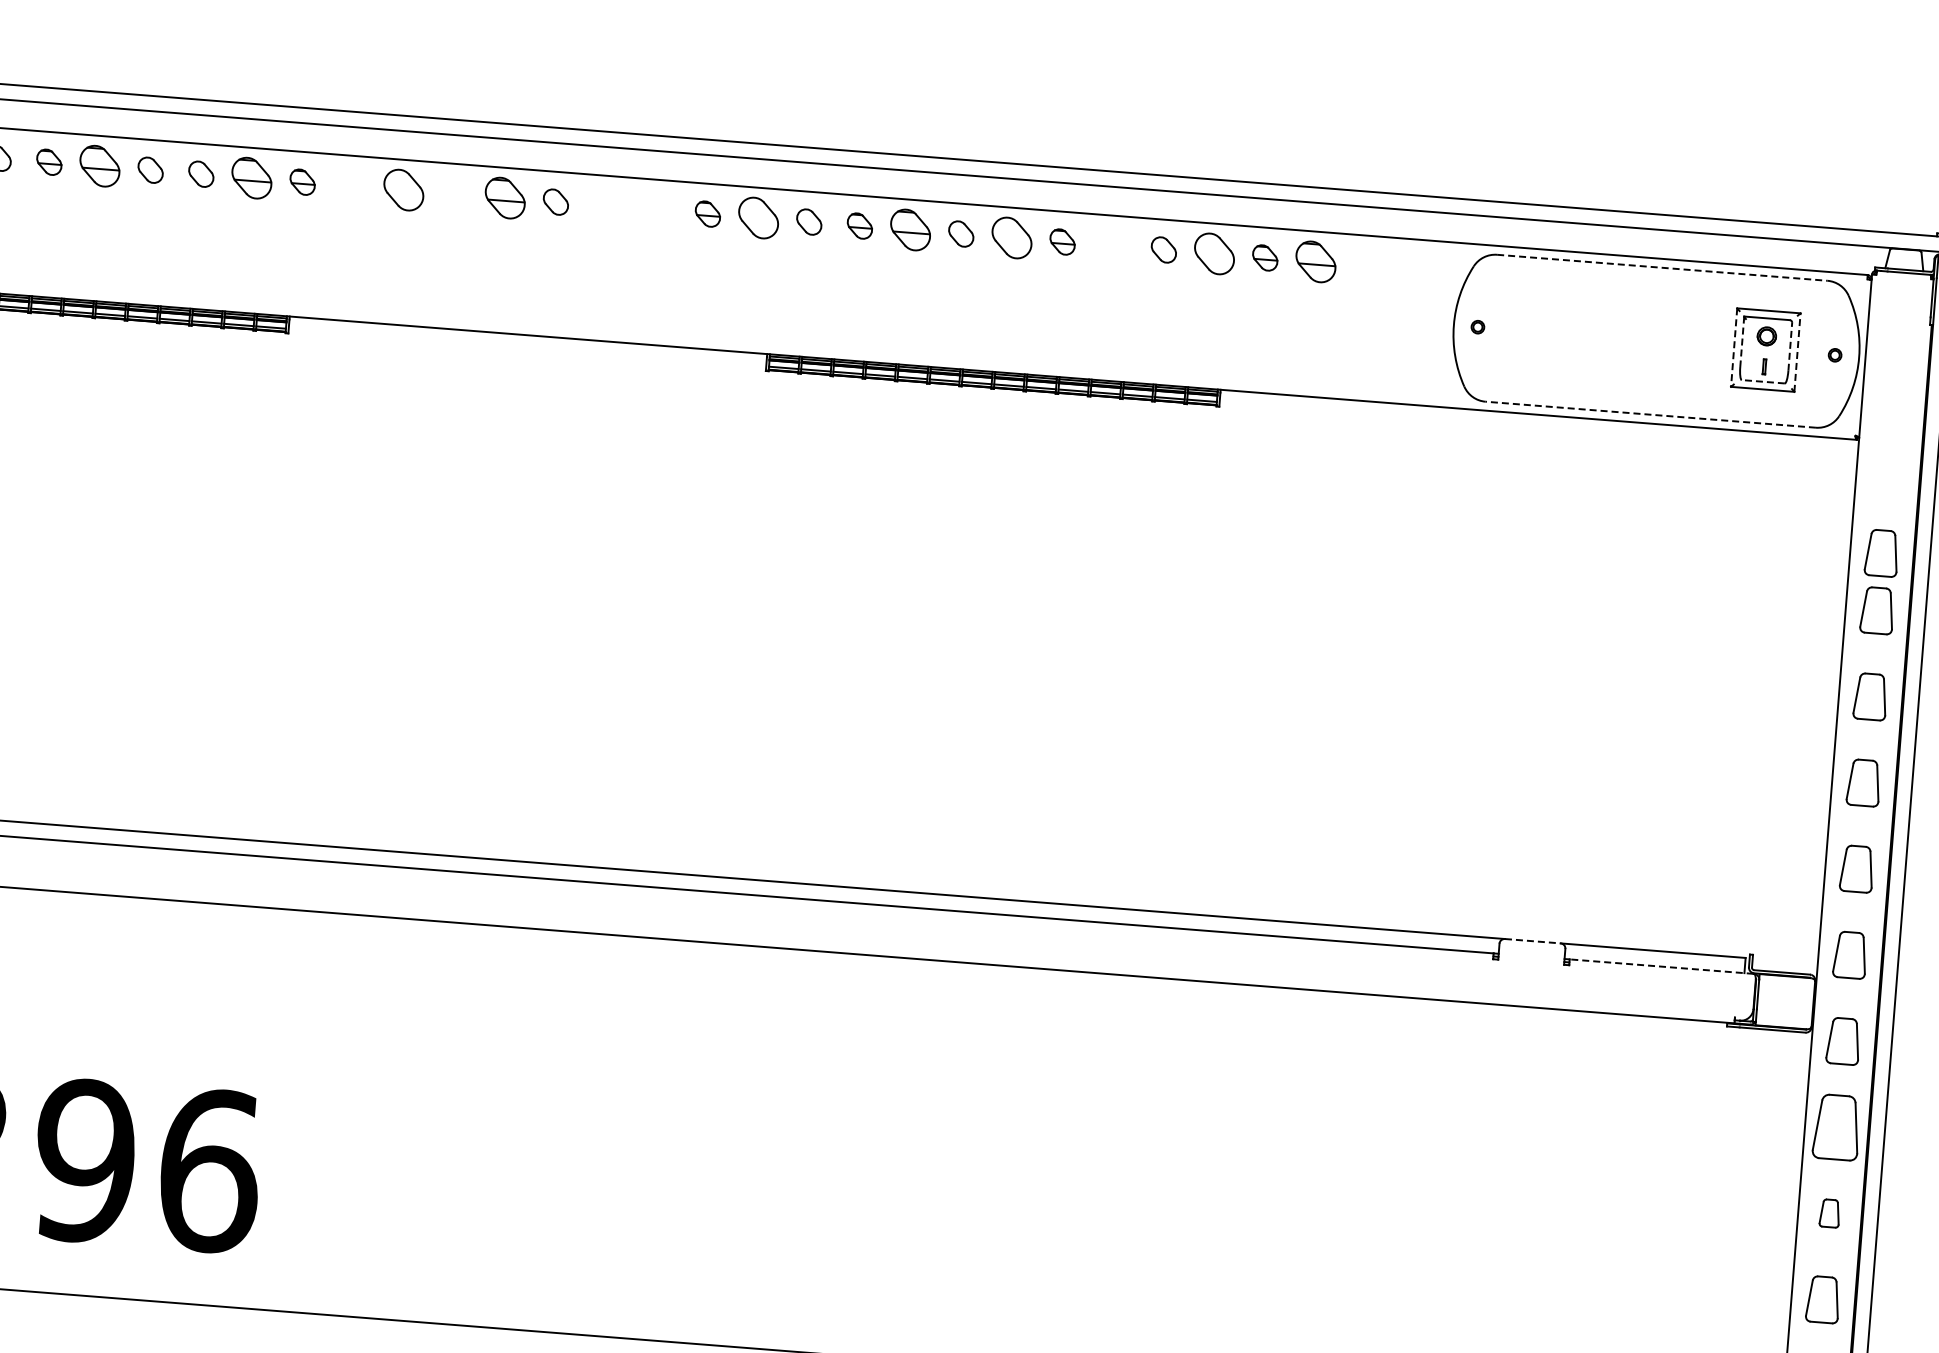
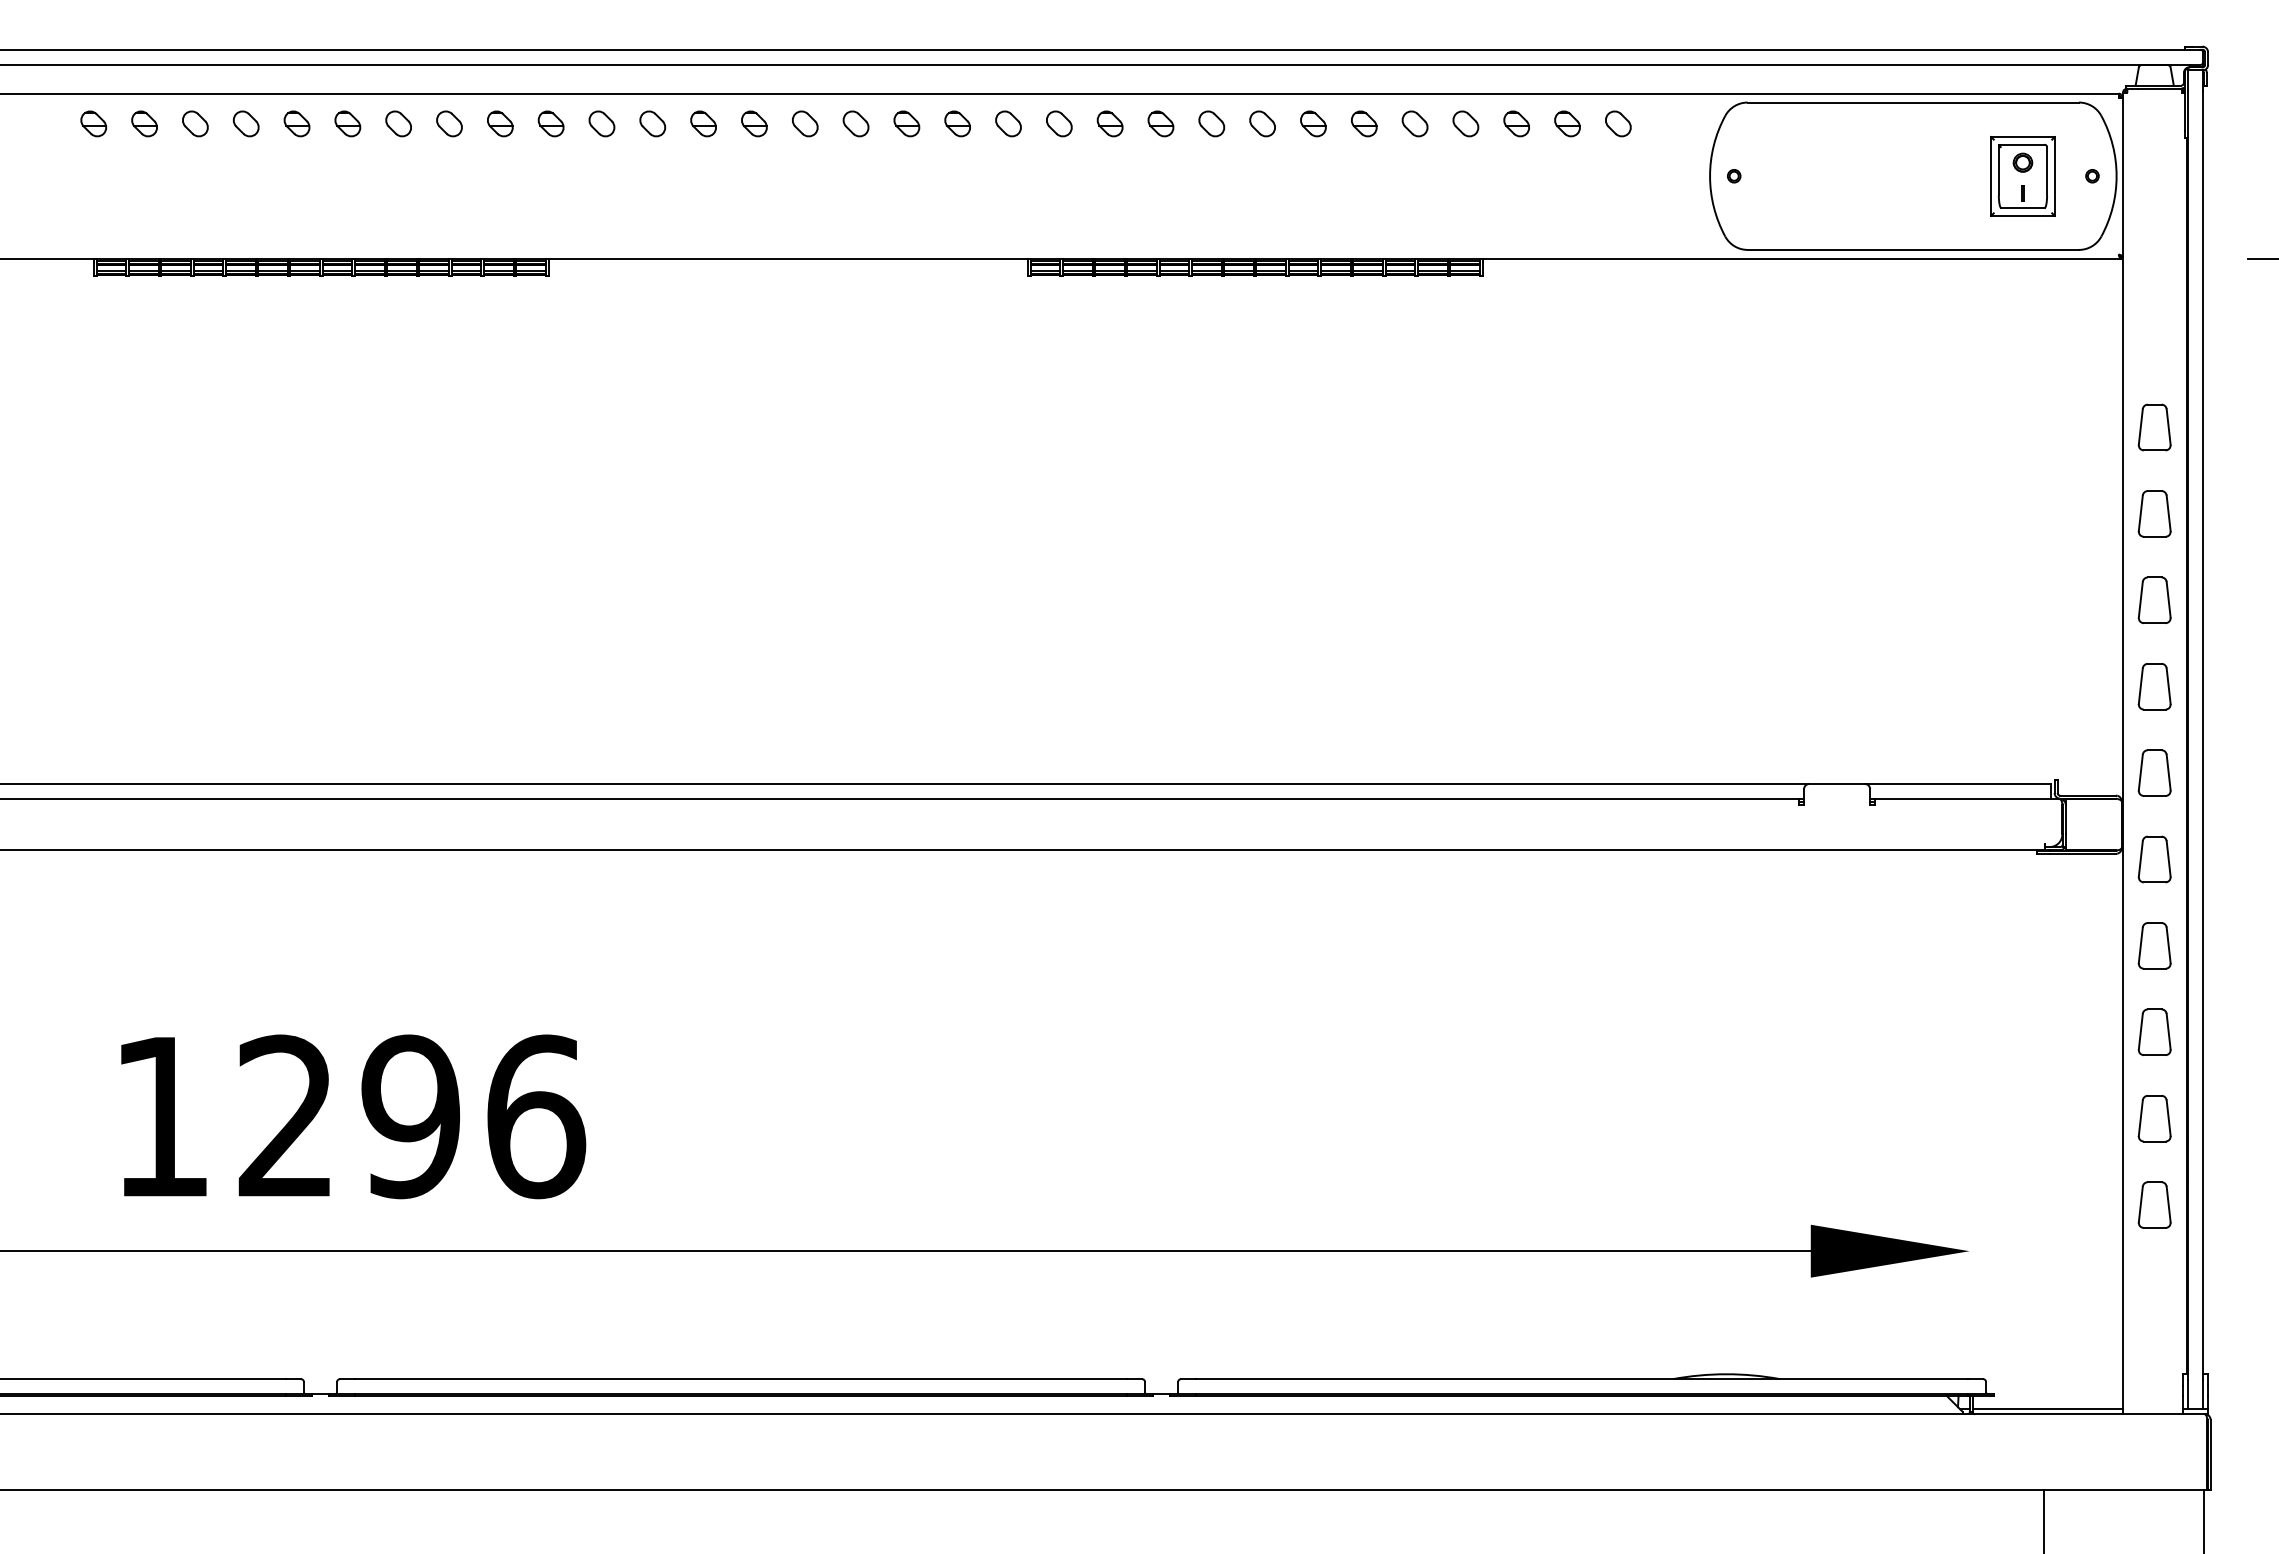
part: (99, 165) -> (347, 123), size x0.62
part: (252, 177) -> (500, 123), size x0.62
part: (352, 185) -> (601, 123), added
part: (403, 189) -> (652, 123), size x0.62
part: (454, 193) -> (703, 123), added
part: (505, 197) -> (754, 123), size x0.62
part: (606, 205) -> (855, 123), added
part: (656, 209) -> (906, 123), added
part: (758, 217) -> (1008, 123), size x0.62
part: (910, 229) -> (1160, 123), size x0.62
part: (1011, 237) -> (1262, 123), size x0.62
part: (1113, 245) -> (1364, 123), added
part: (1214, 253) -> (1465, 123), size x0.62
part: (1315, 261) -> (1567, 123), size x0.62
part: (1366, 265) -> (1618, 123), added
line: (1662, 267) -> (1913, 102), dashed -> solid
line: (1741, 342) -> (1998, 170), dashed -> solid
line: (1790, 346) -> (2047, 170), dashed -> solid
line: (1734, 347) -> (1991, 176), dashed -> solid
line: (1797, 351) -> (2054, 175), dashed -> solid
line: (1762, 381) -> (2022, 208), dashed -> solid
line: (1650, 414) -> (1913, 249), dashed -> solid
part: (1881, 552) -> (2154, 369), removed
line: (1533, 941) -> (1837, 784), dashed -> solid
line: (1661, 966) -> (1967, 799), dashed -> solid
part: (1836, 1127) -> (2154, 945), size x0.71
part: (1829, 1212) -> (2154, 1031), size x1.67

